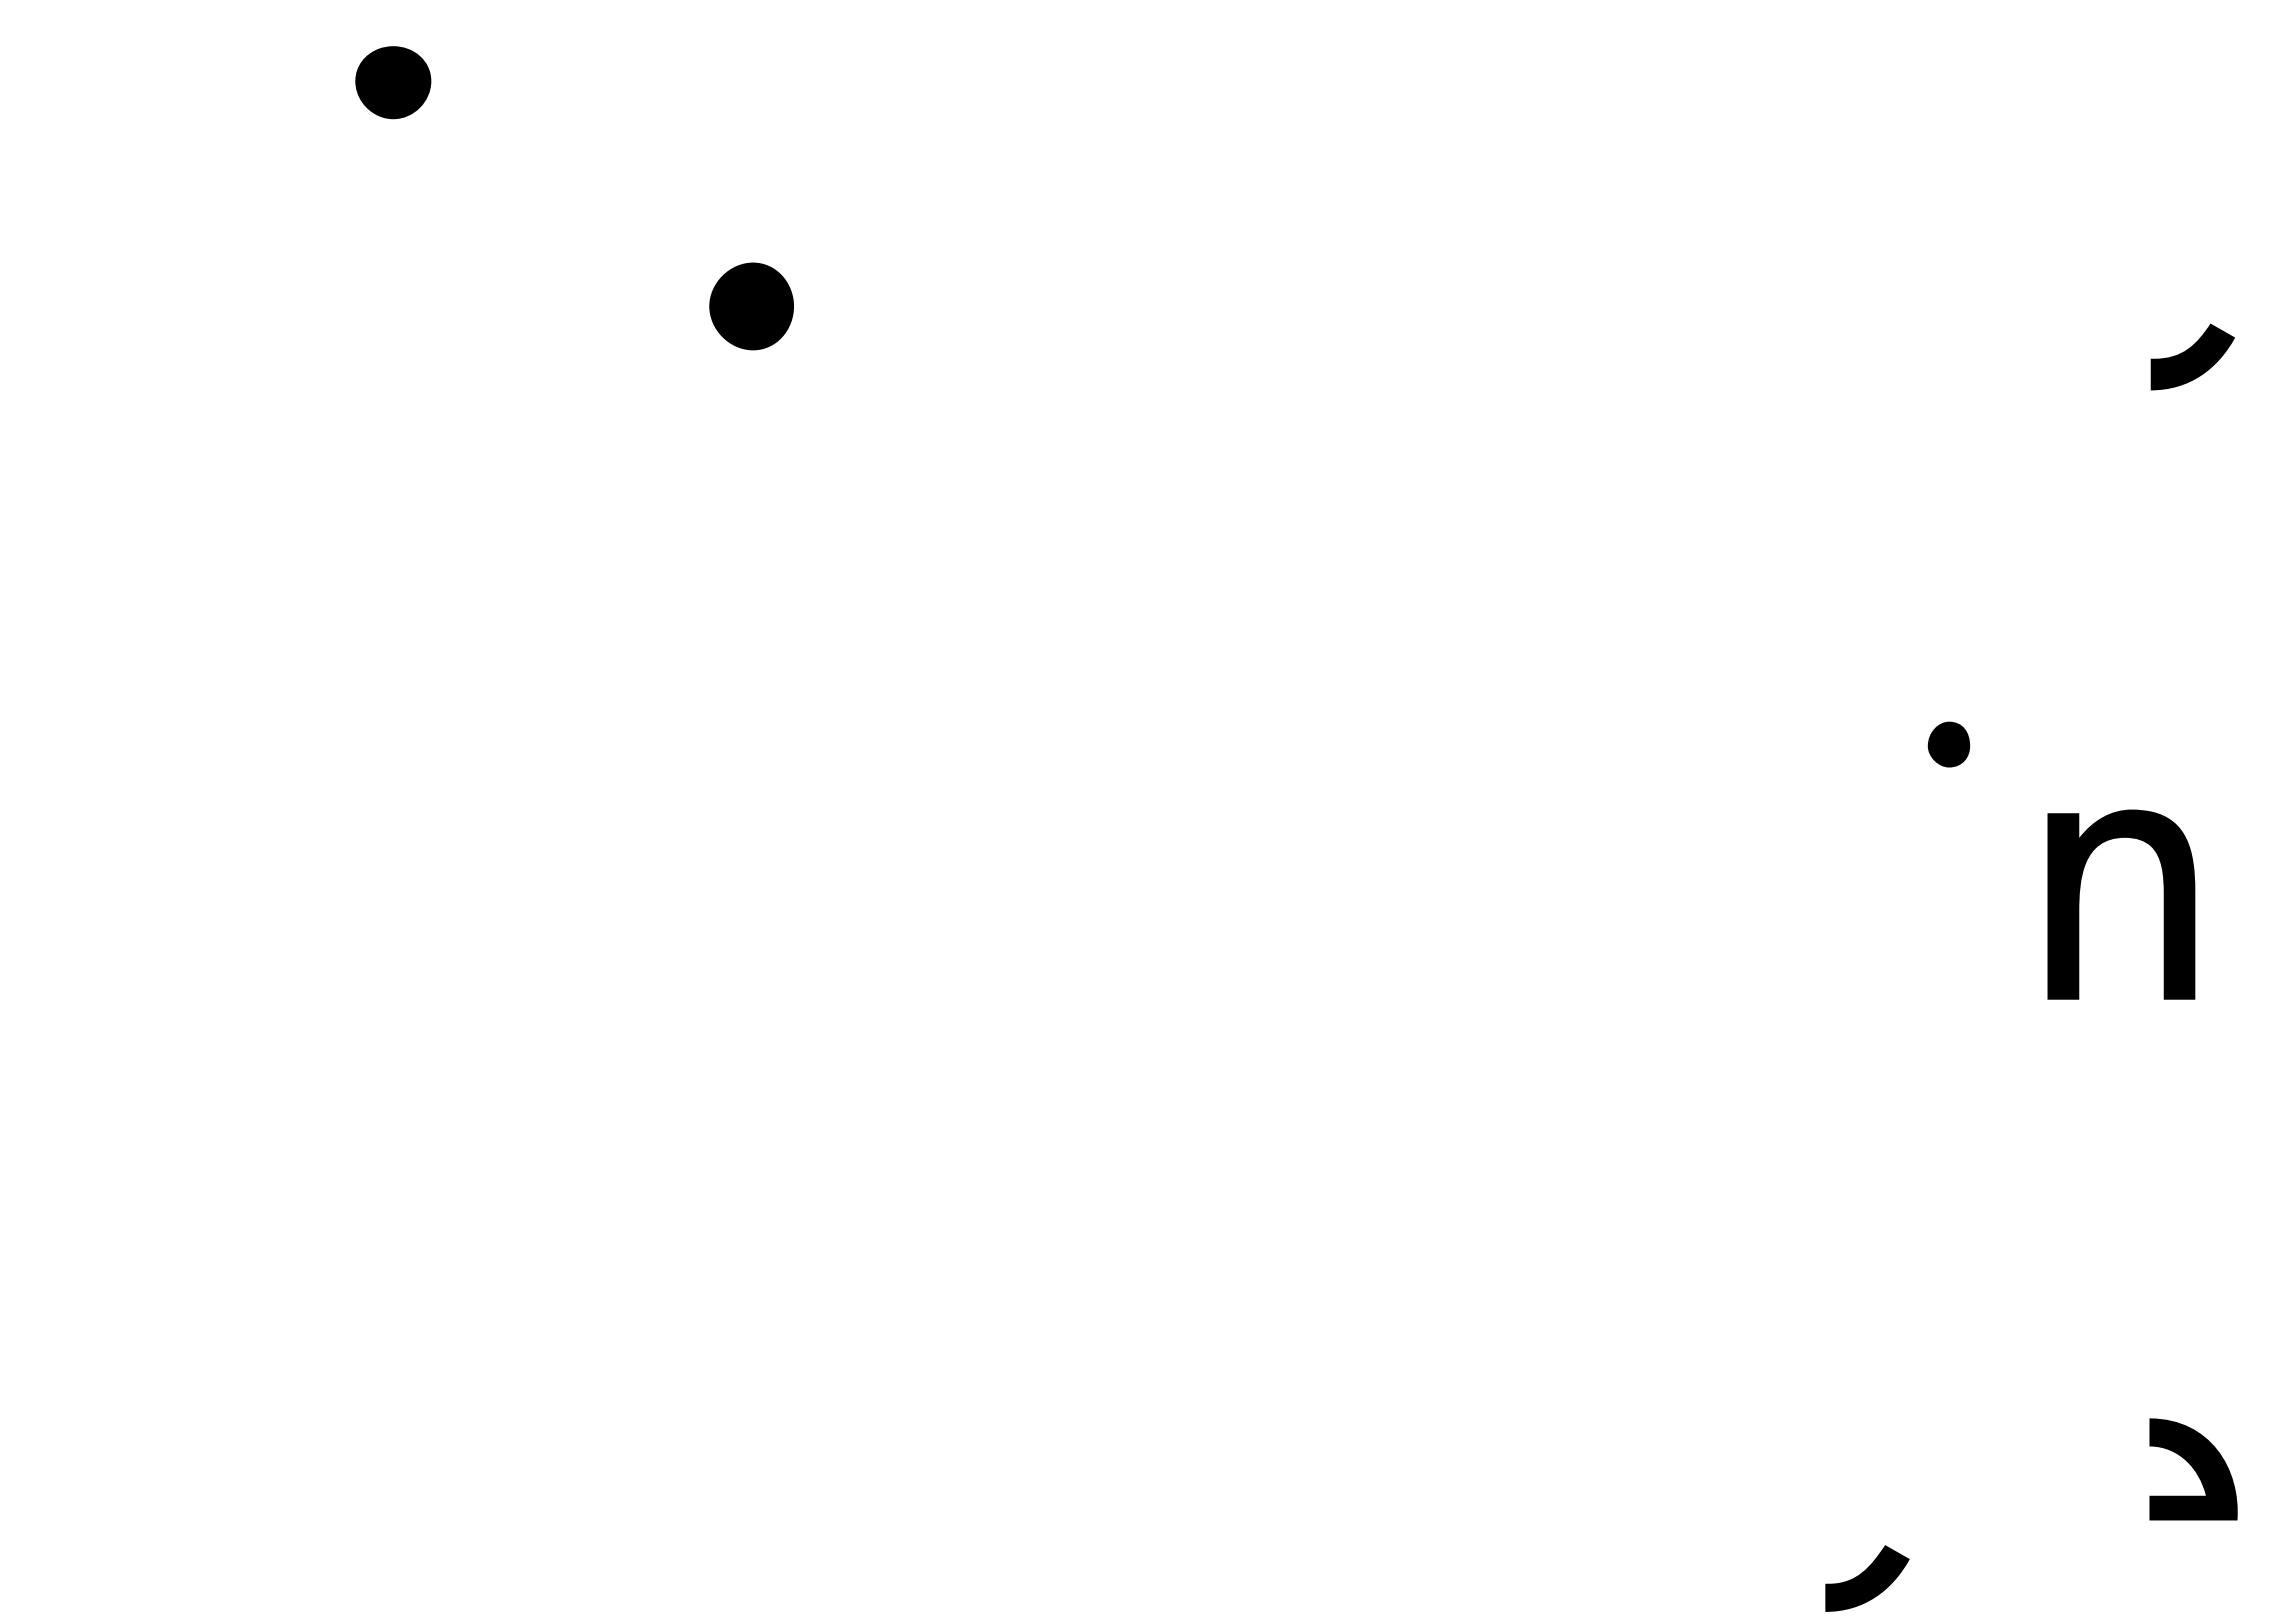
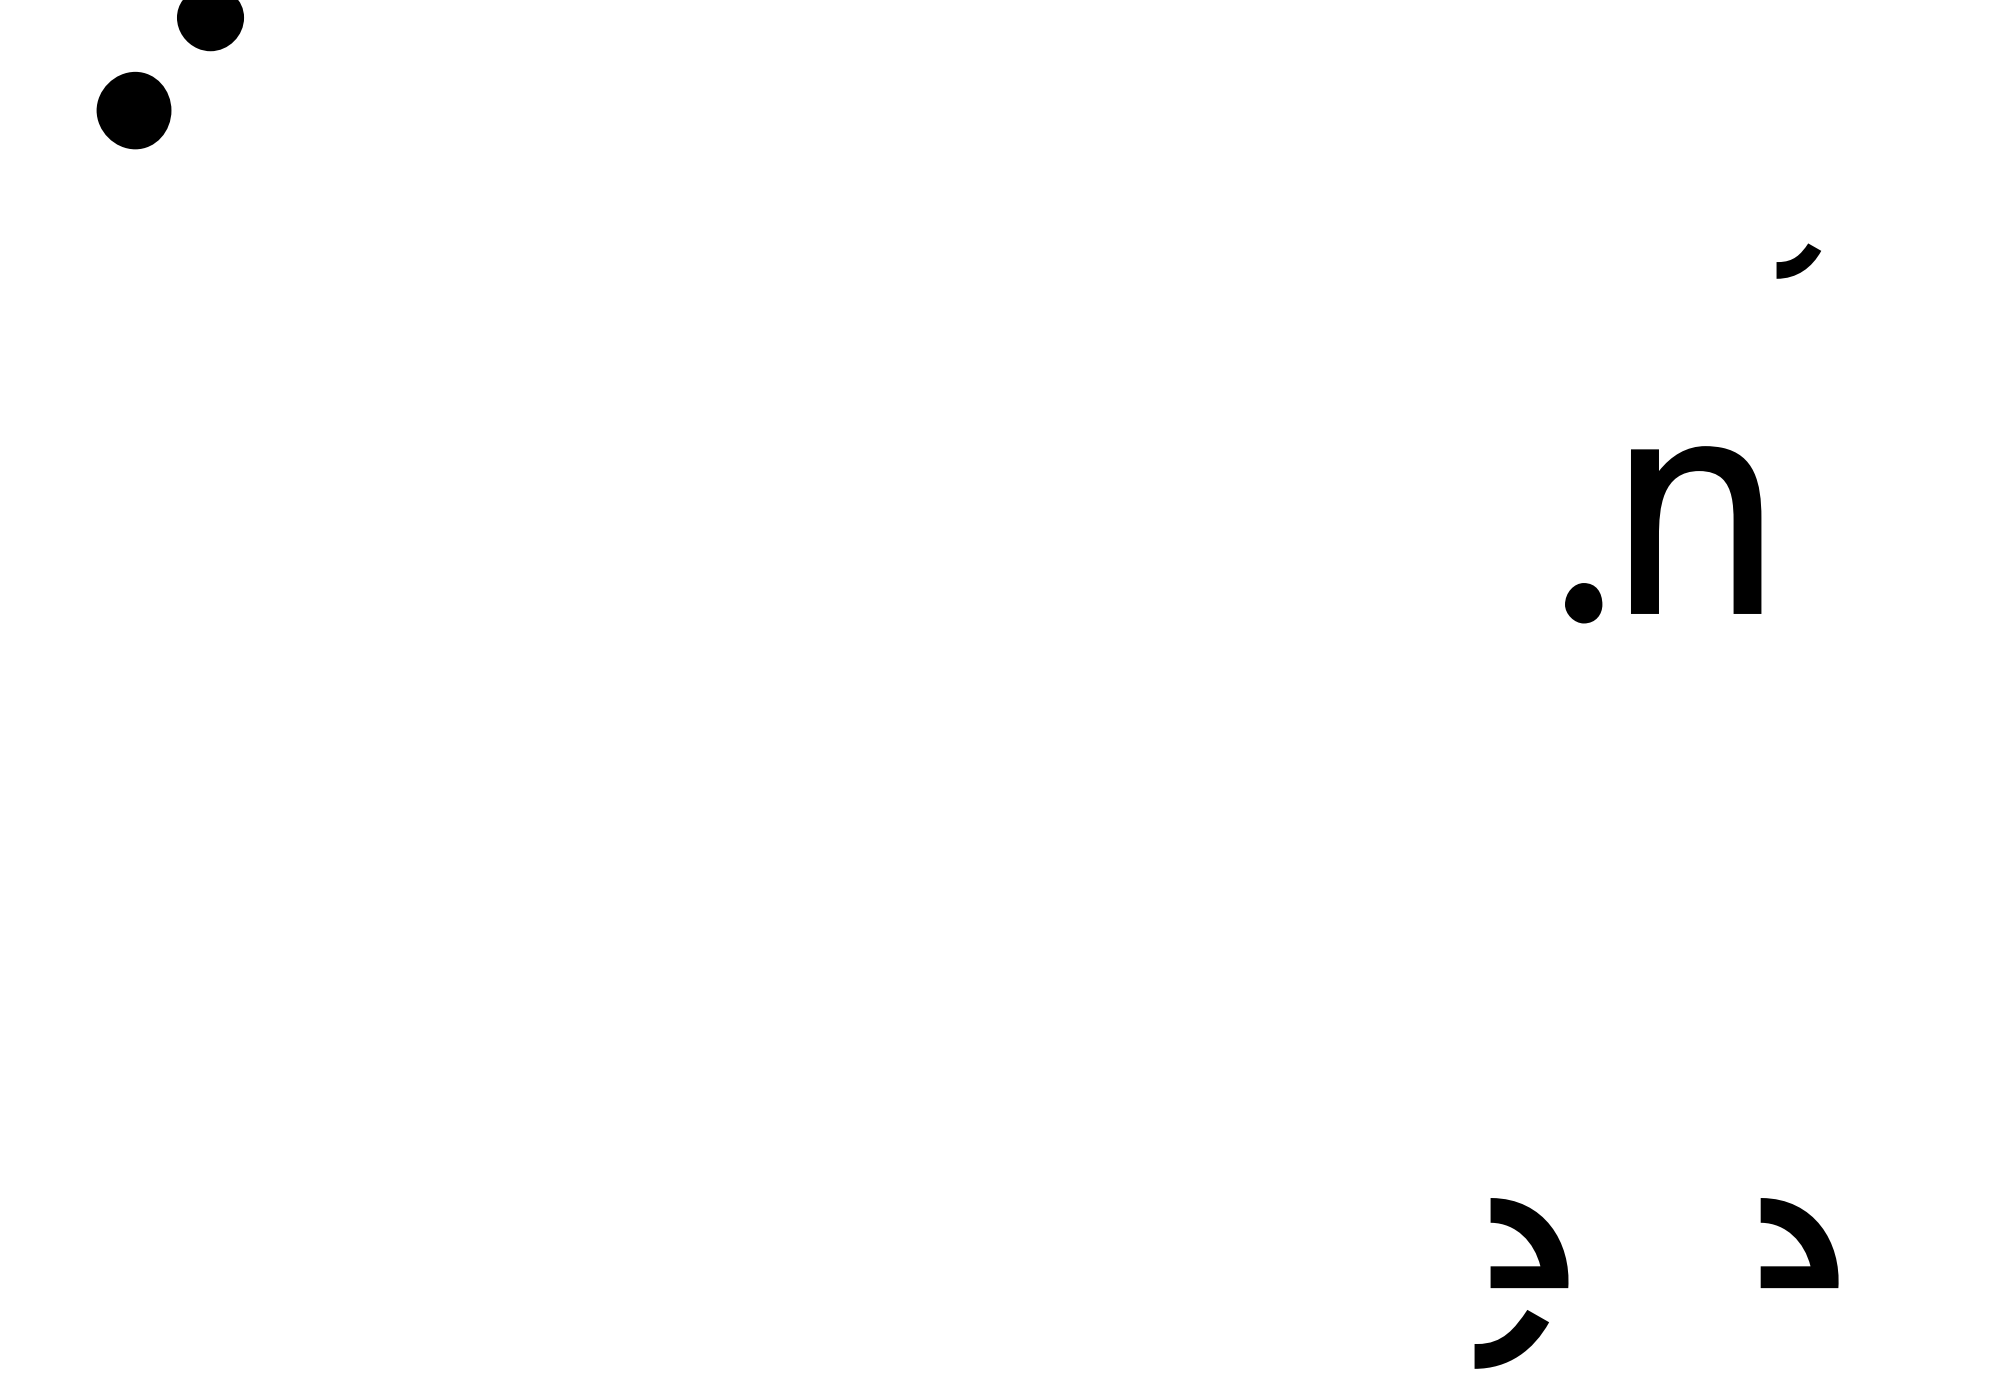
part: (751, 306) -> (133, 110), moved
part: (2192, 356) -> (1798, 260), size x0.6
part: (2079, 904) -> (1659, 529), moved
part: (1887, 1469) -> (1529, 1243), added

